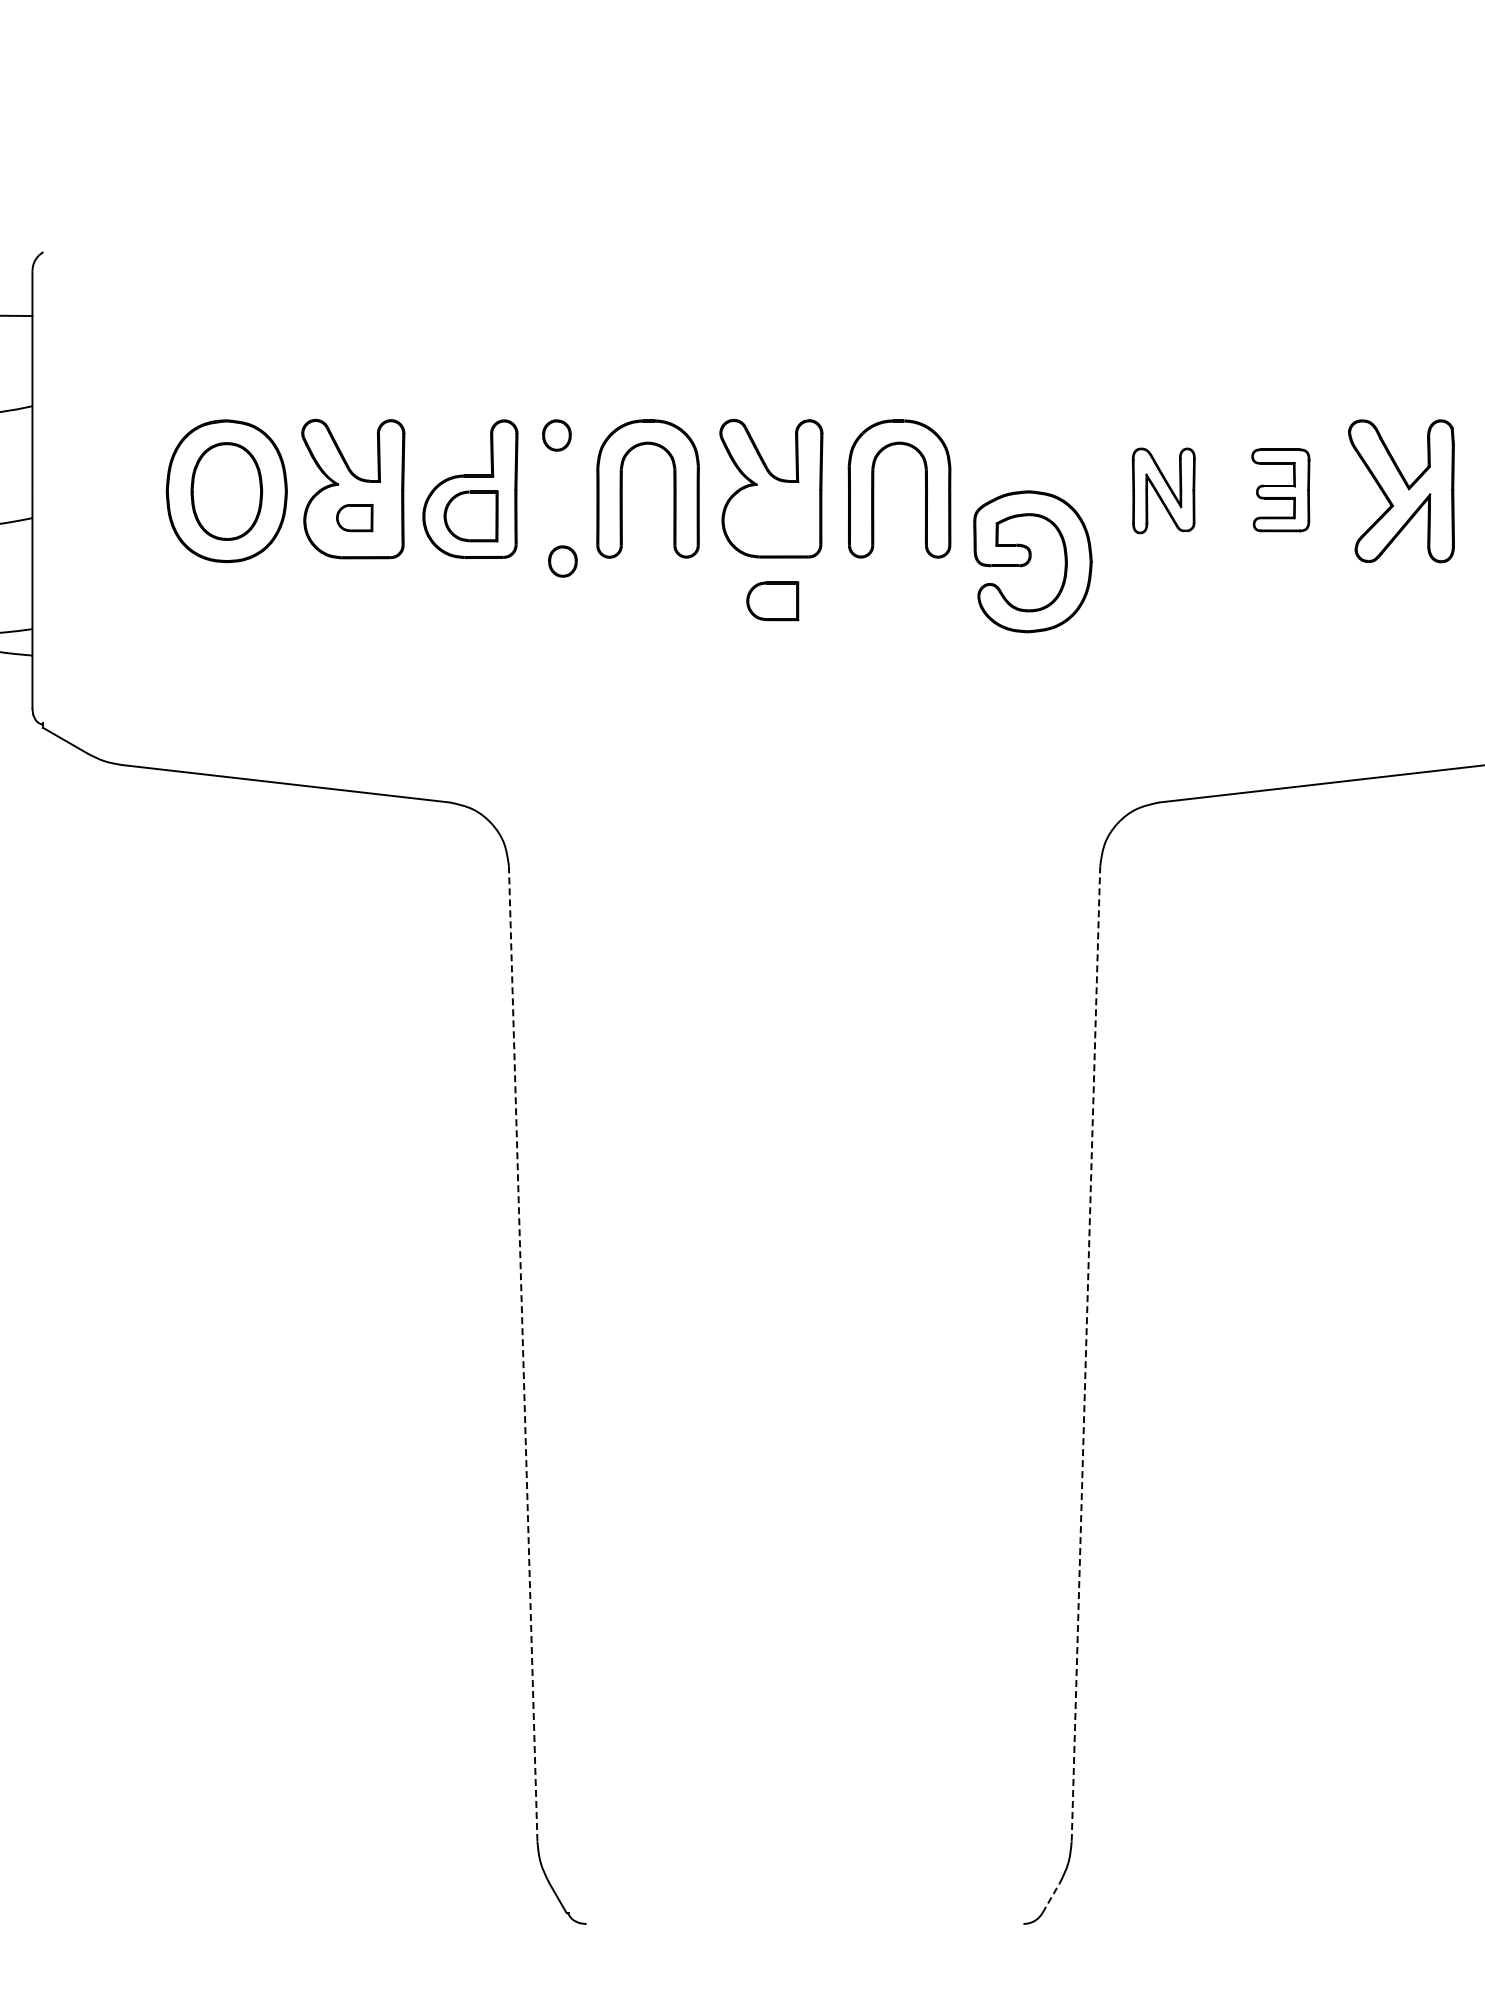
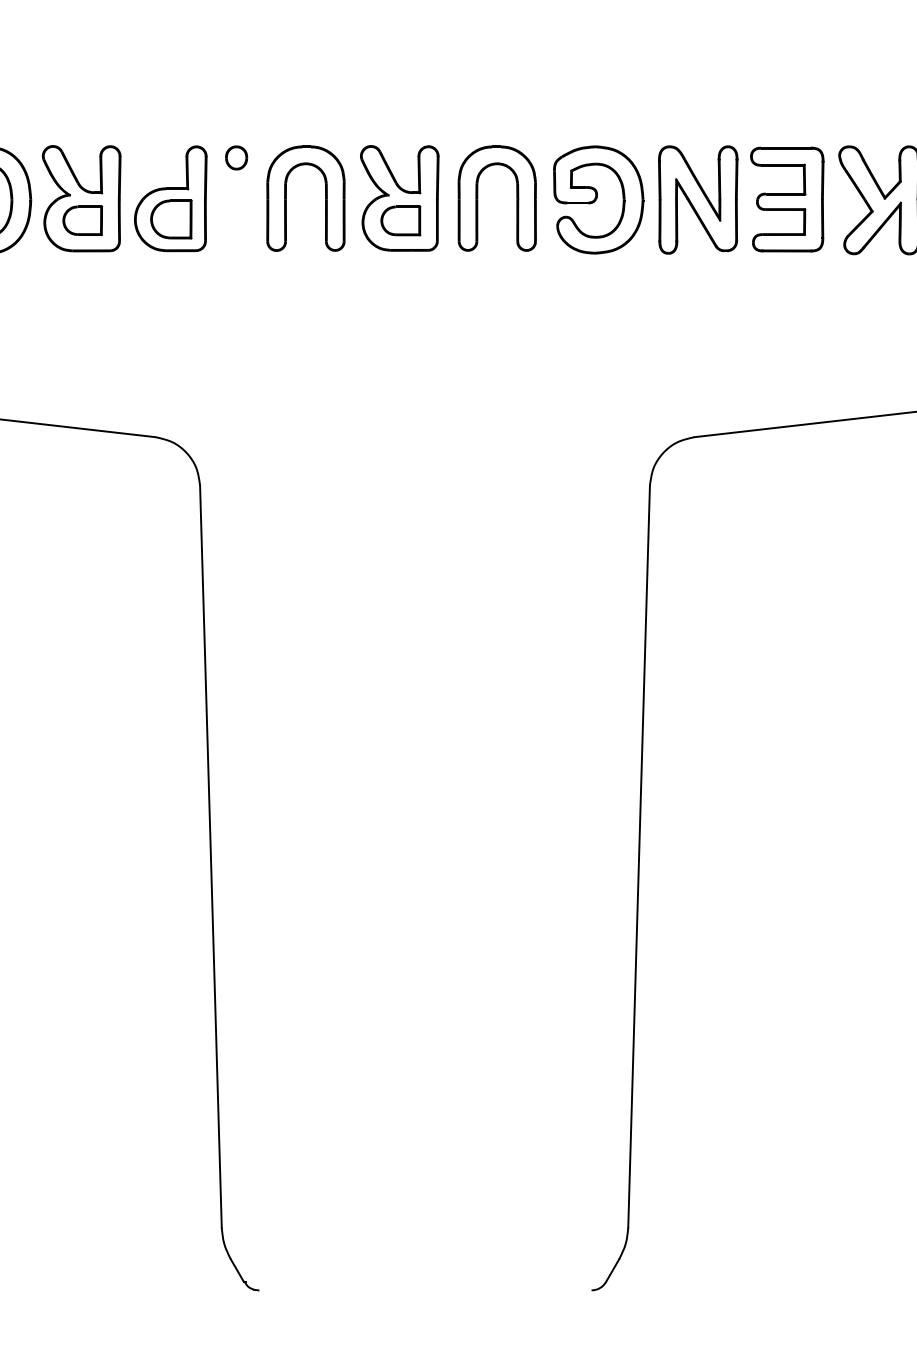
part: (1163, 490) -> (698, 199), size x1.67
part: (1280, 490) -> (787, 199), size x1.67
part: (354, 517) -> (82, 220), size x1.43
part: (562, 561) -> (240, 253), removed
part: (1032, 561) -> (598, 199), moved
part: (772, 601) -> (400, 221), moved
line: (523, 1353) -> (211, 856), dashed -> solid
line: (1085, 1353) -> (638, 856), dashed -> solid
line: (1051, 1897) -> (612, 1270), dashed -> solid

